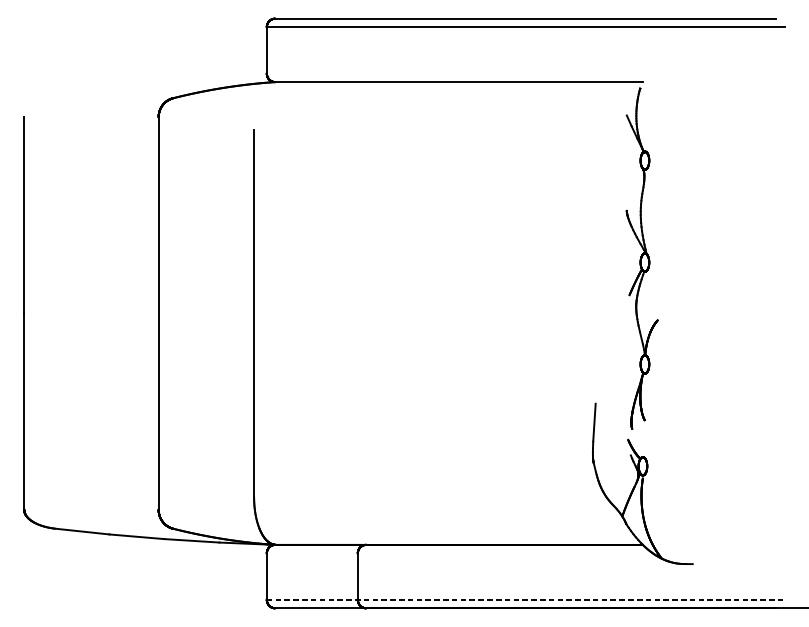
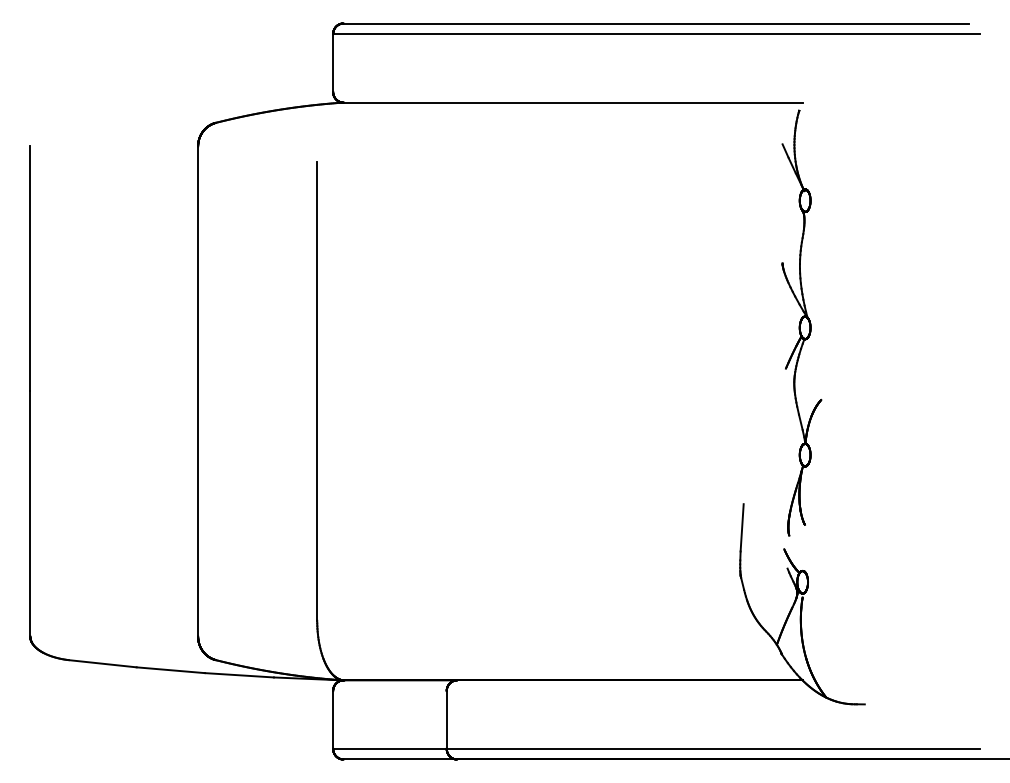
line: (525, 599) -> (656, 748), dashed -> solid

